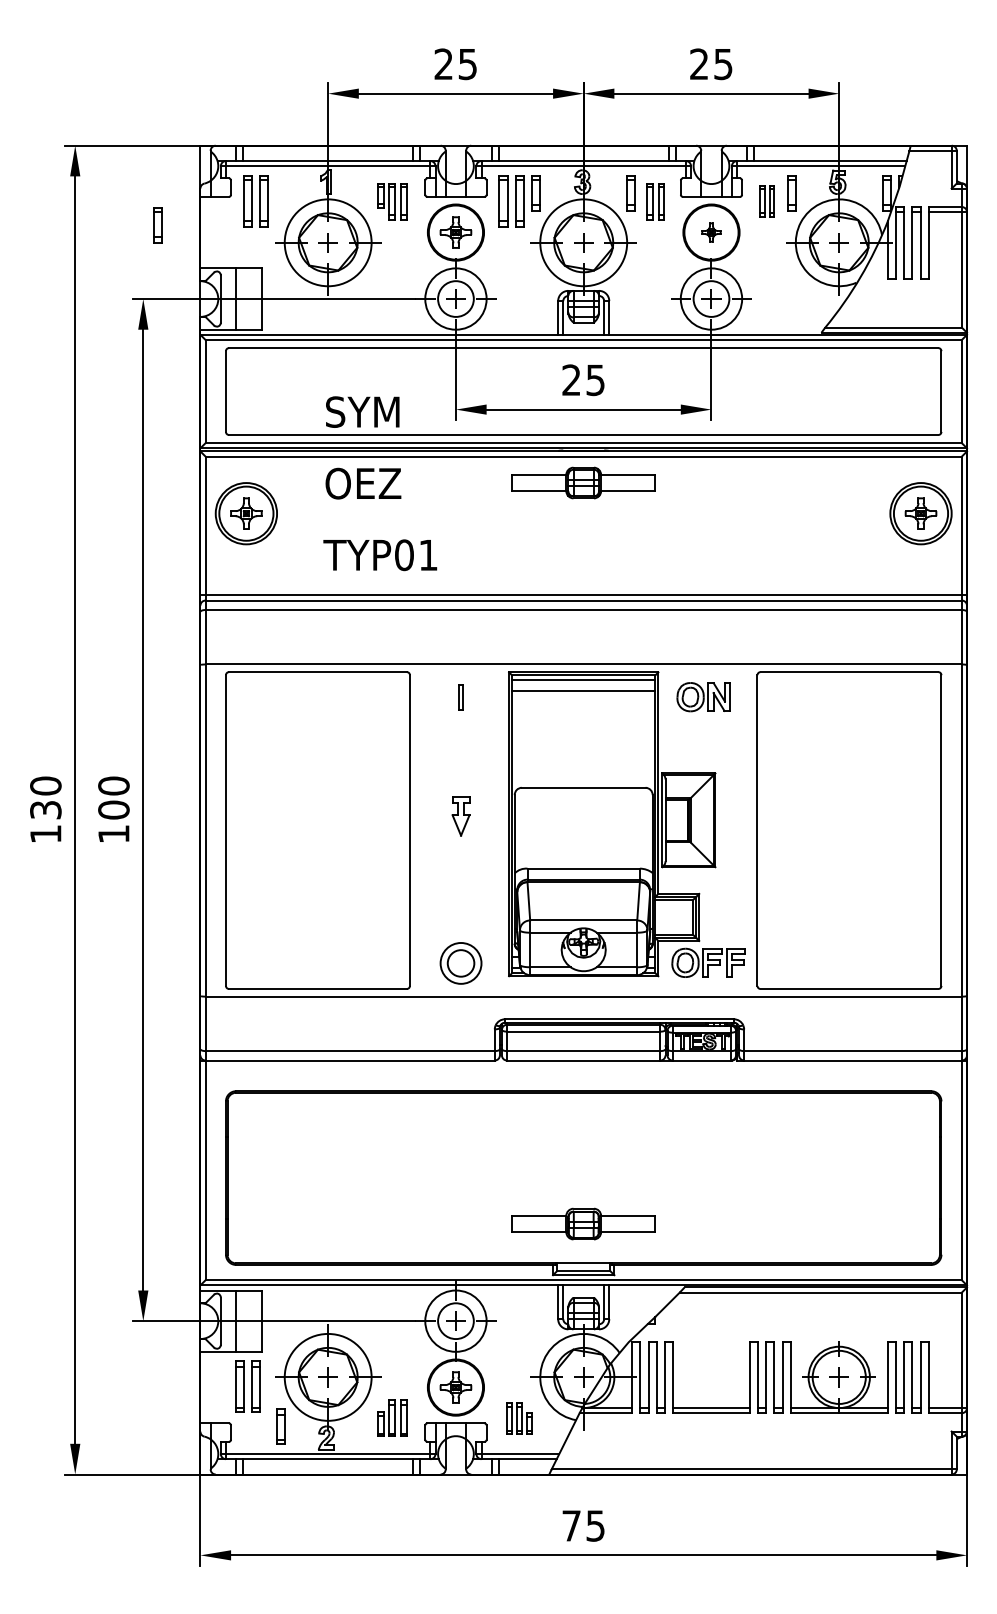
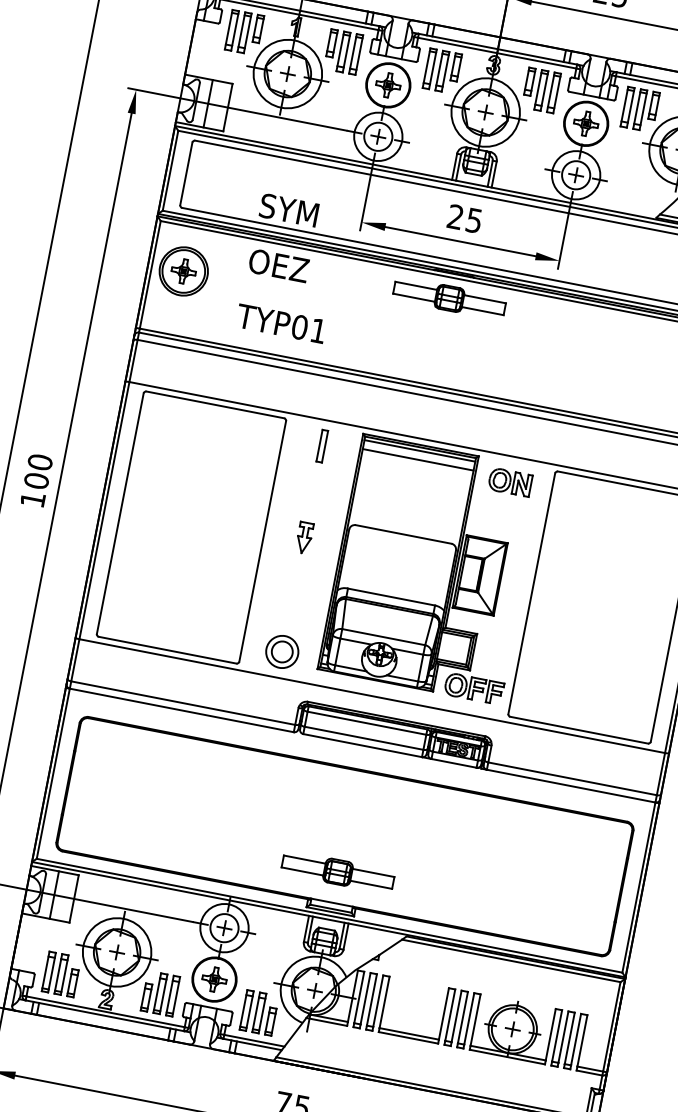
part: (392, 201) -> (343, 51), size x1.43
part: (655, 201) -> (547, 91), size x1.43
part: (766, 201) -> (633, 108), size x1.67
part: (157, 225) -> (258, 28), moved
part: (711, 232) -> (586, 123), size x1.67
part: (460, 697) -> (321, 445), size x1.67
part: (247, 1386) -> (54, 973), moved
part: (392, 1418) -> (160, 993), size x1.43
part: (519, 1418) -> (259, 1013), size x1.67

